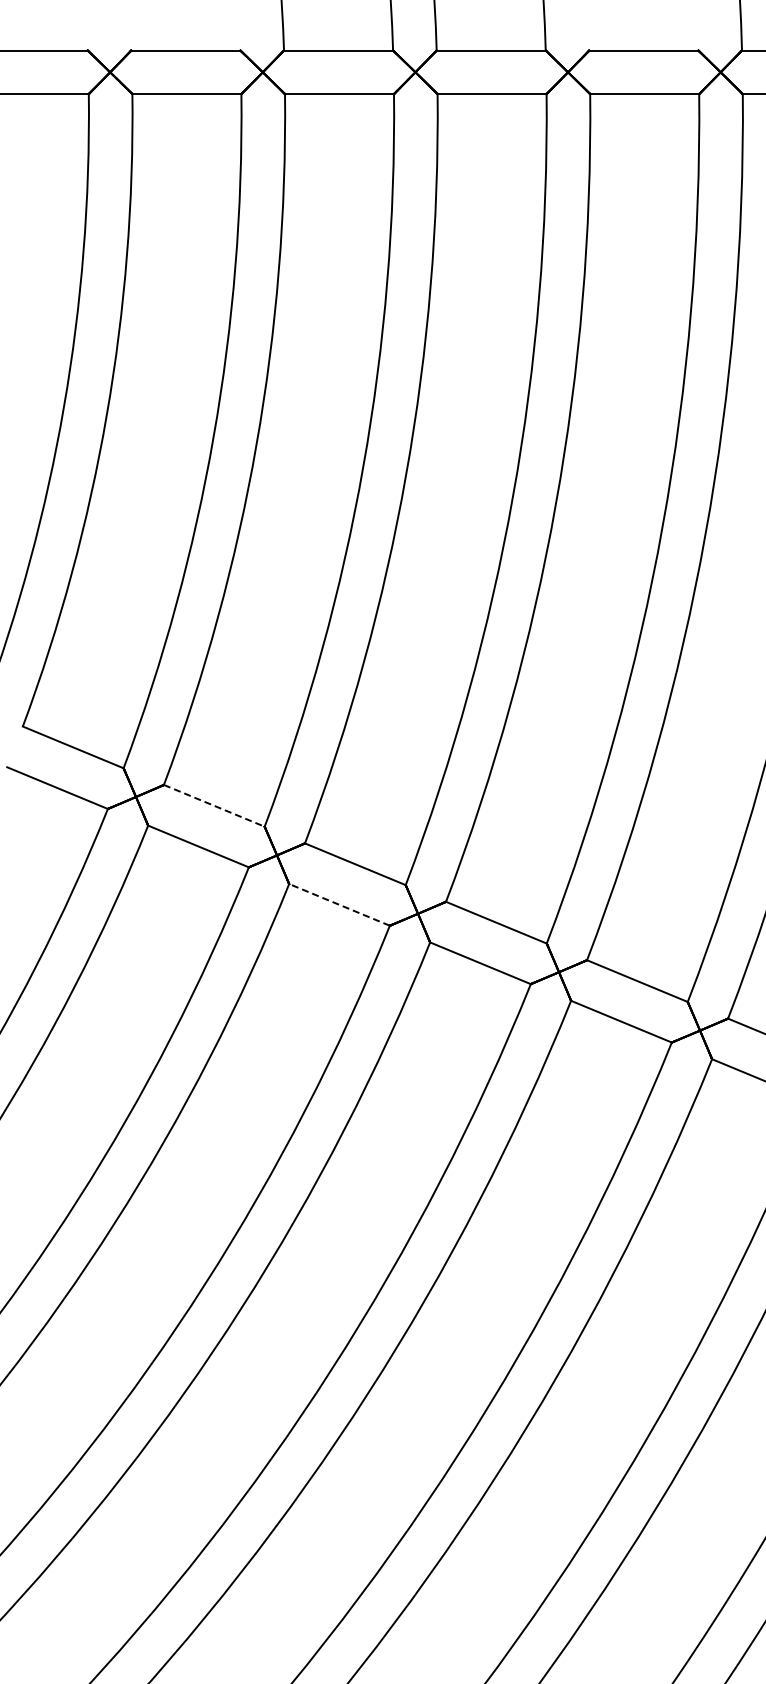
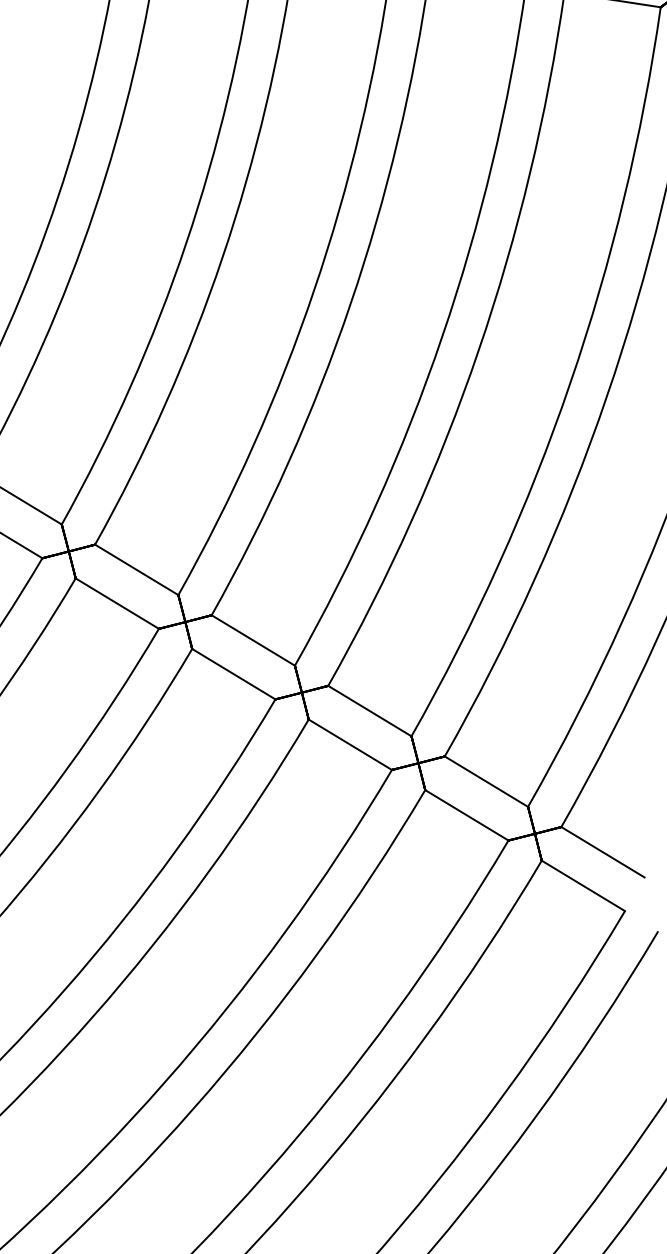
line: (214, 805) -> (136, 569), dashed -> solid
line: (339, 904) -> (233, 673), dashed -> solid

